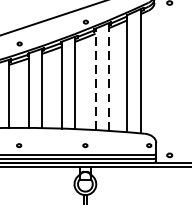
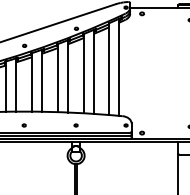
line: (108, 77) -> (94, 72), dashed -> solid
line: (96, 79) -> (84, 73), dashed -> solid

